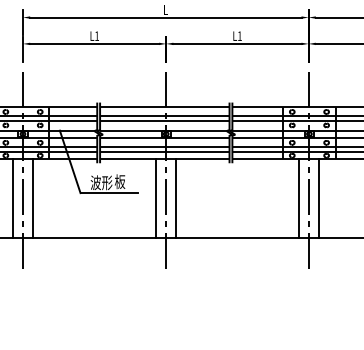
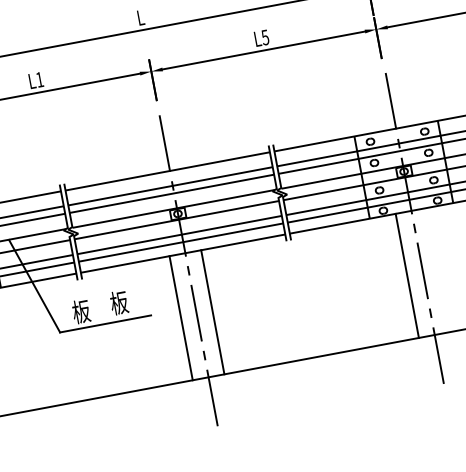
text: (239, 35) -> (264, 36), L1 -> L5
text: (101, 182) -> (90, 309), 波形 -> 板
line: (319, 197) -> (438, 268), removed

